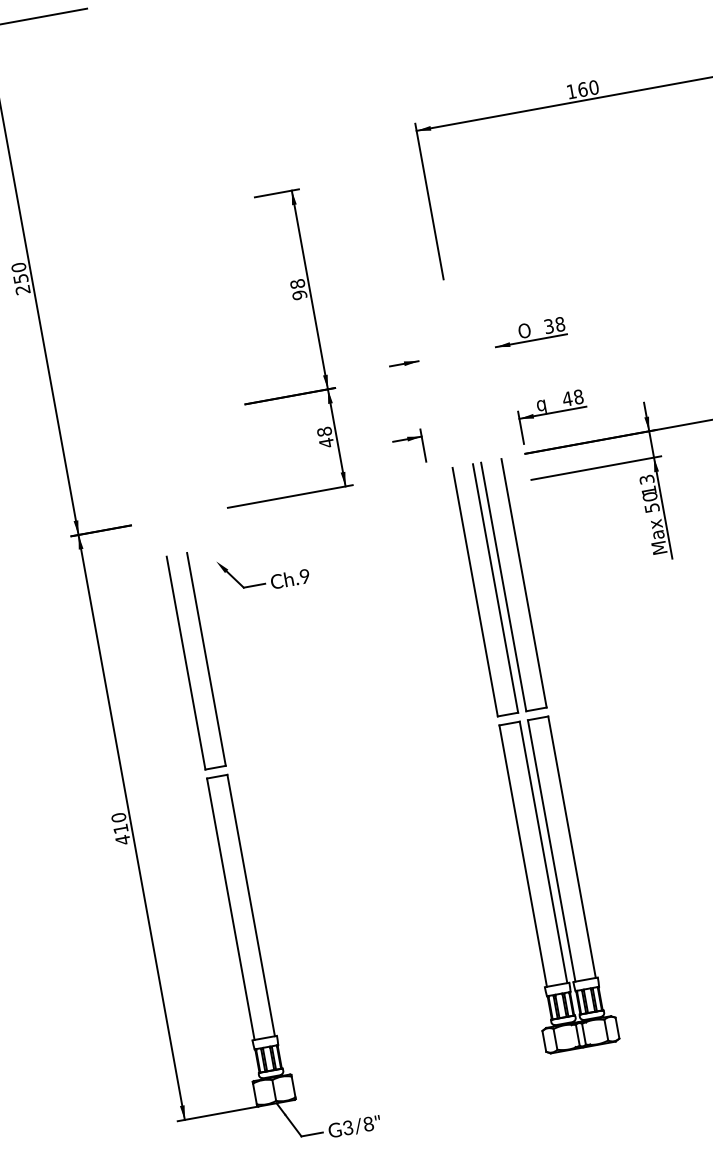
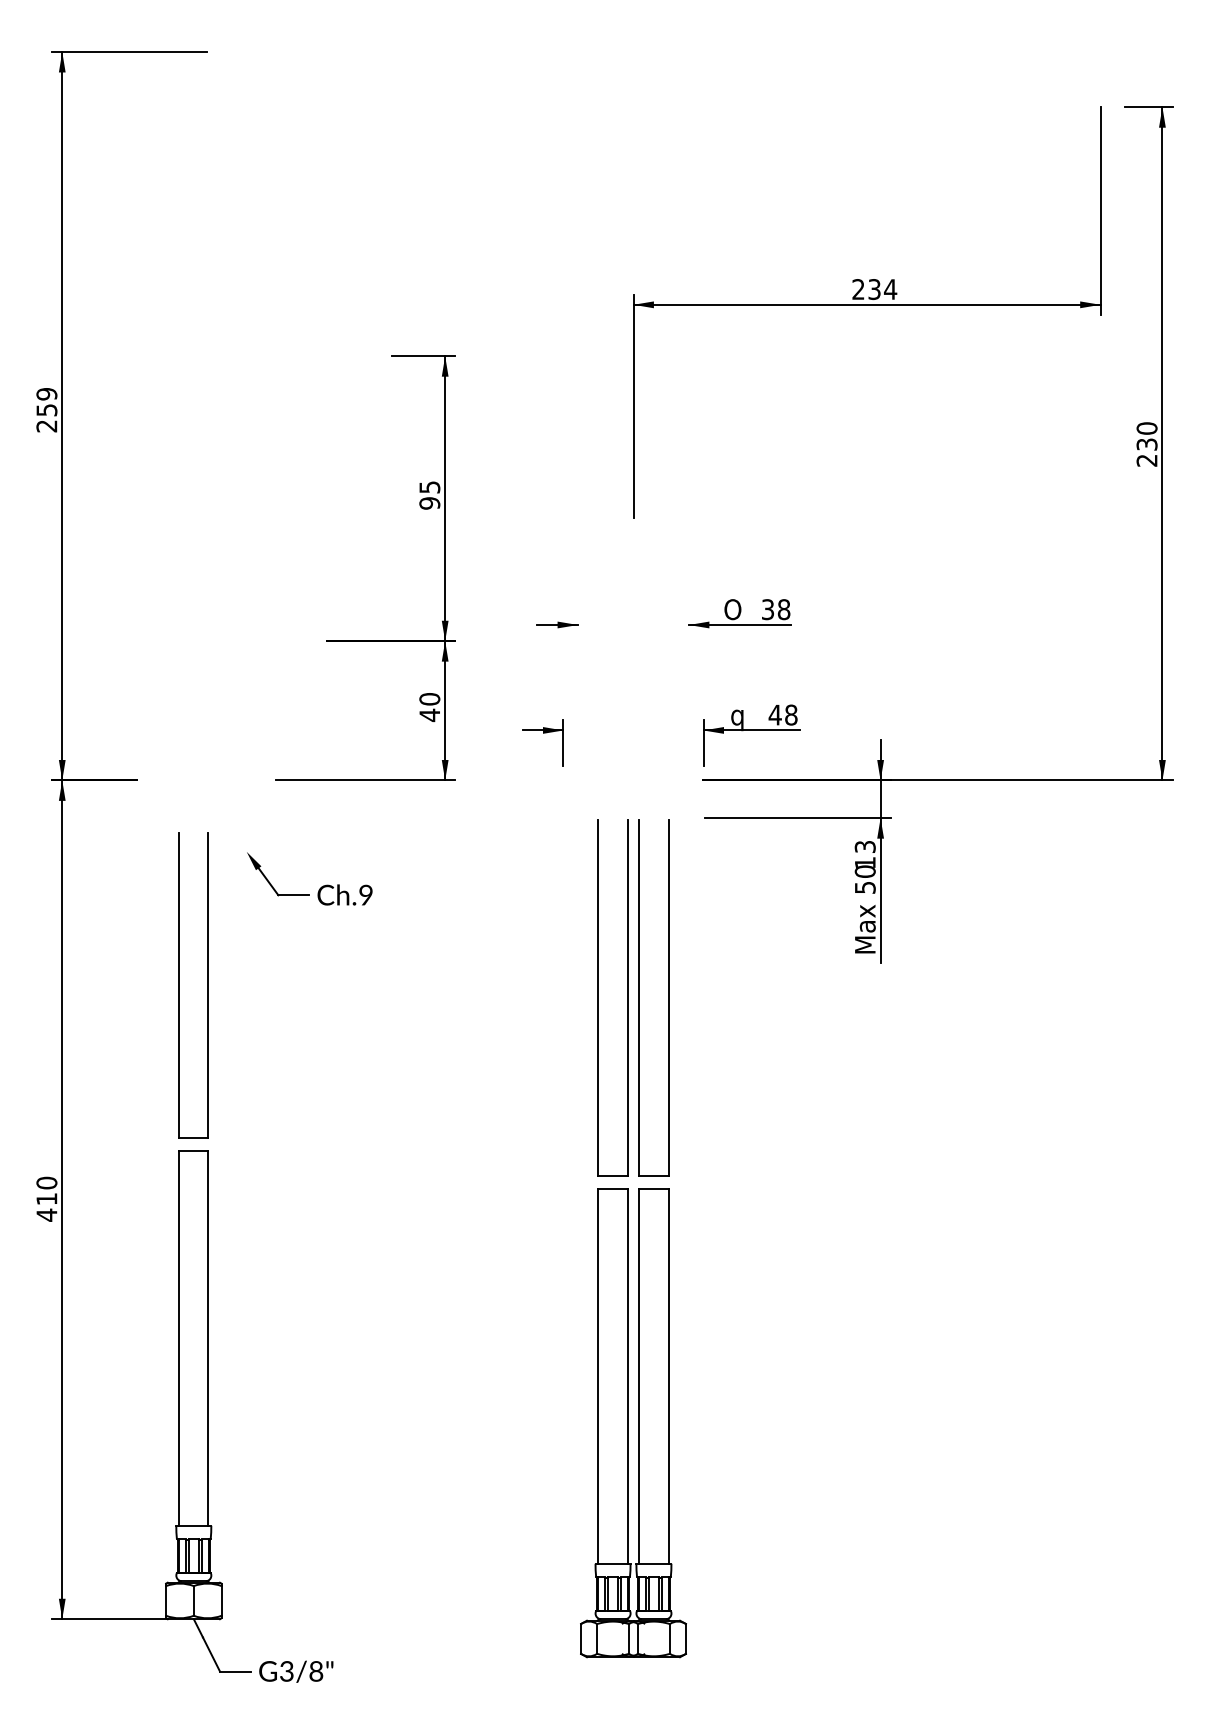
text: (582, 89) -> (874, 289), 160 -> 234
text: (18, 267) -> (46, 393), 250 -> 259
text: (297, 284) -> (429, 487), 98 -> 95
text: (324, 431) -> (429, 699), 48 -> 40
part: (530, 755) -> (633, 1238), moved

